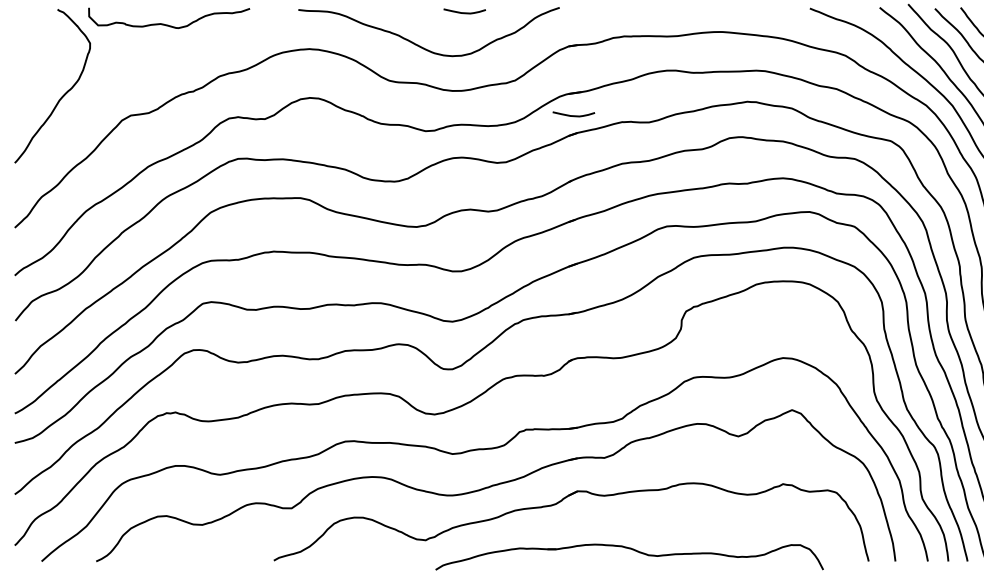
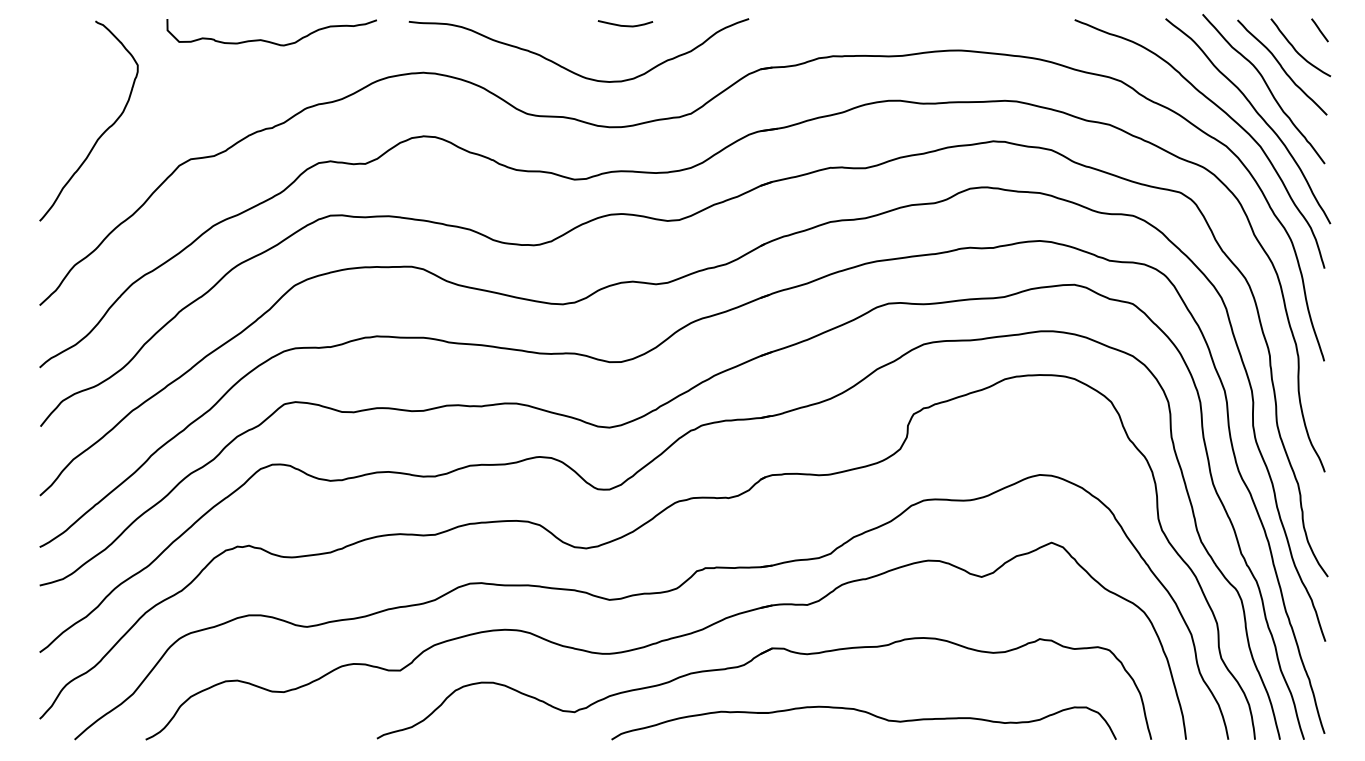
curve: (165, 24) -> (267, 40), moved
curve: (573, 115) -> (767, 159), removed
part: (631, 549) -> (866, 713), moved

